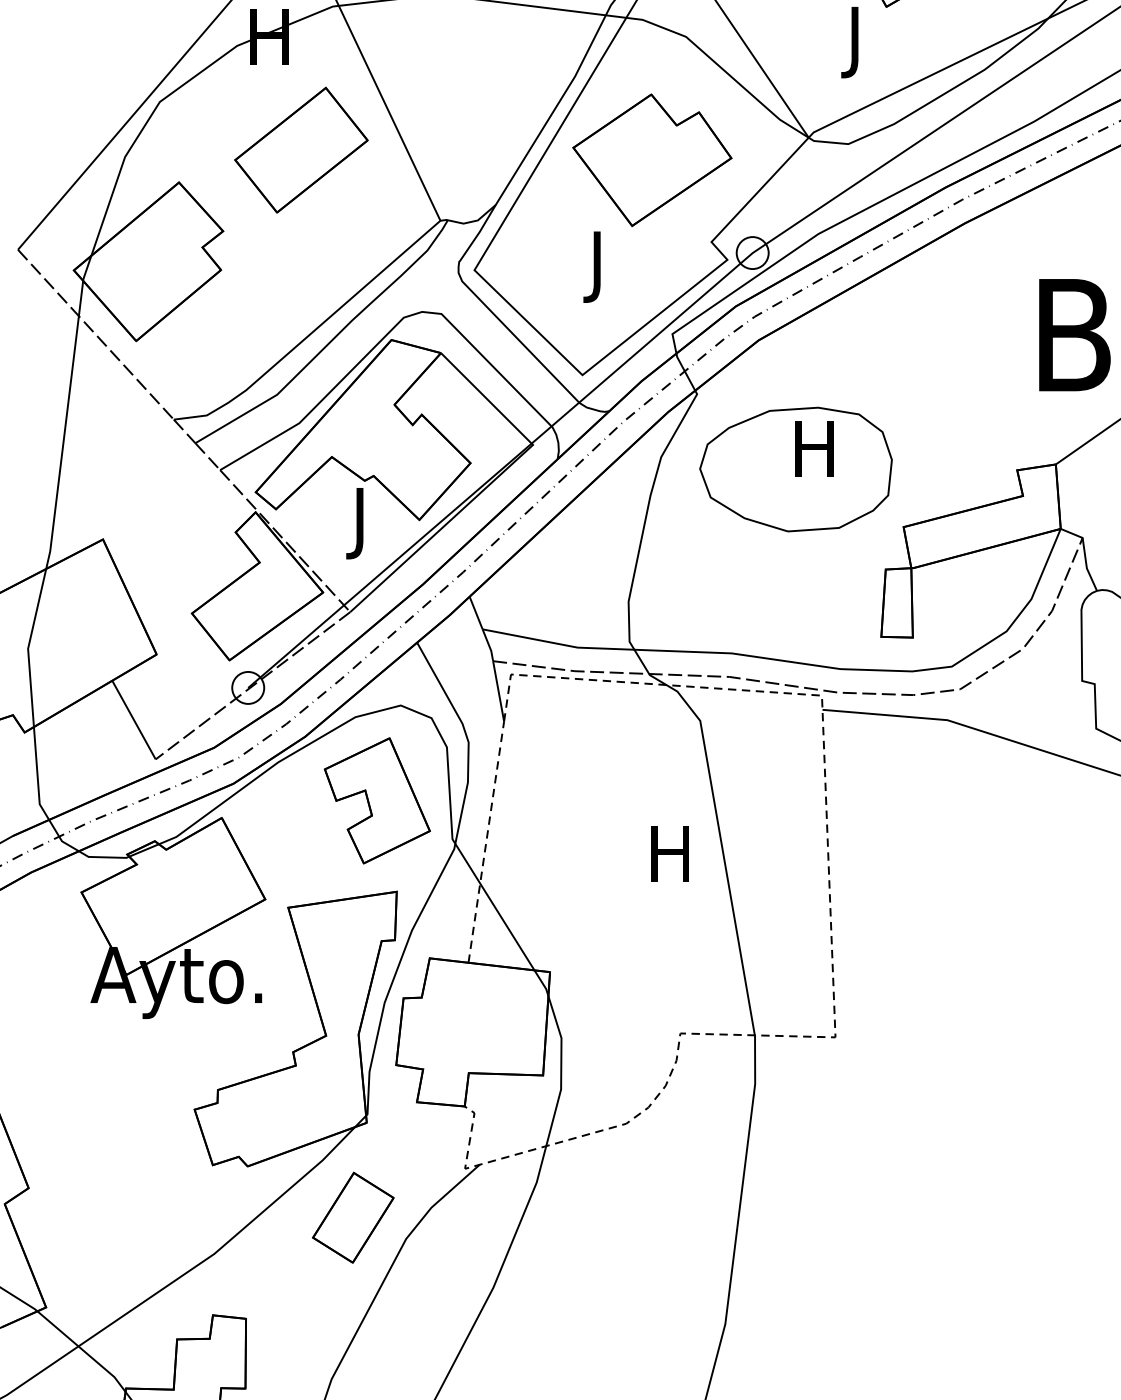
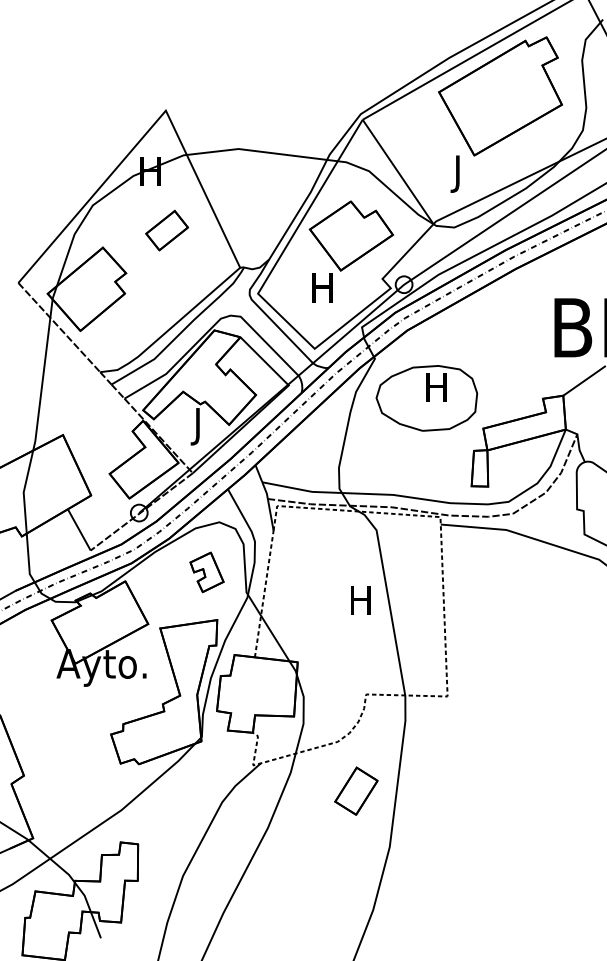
part: (300, 149) -> (166, 230), size x0.6
text: (597, 265) -> (322, 291), J -> H
part: (376, 801) -> (206, 572), size x0.6
part: (353, 1216) -> (356, 790), moved

